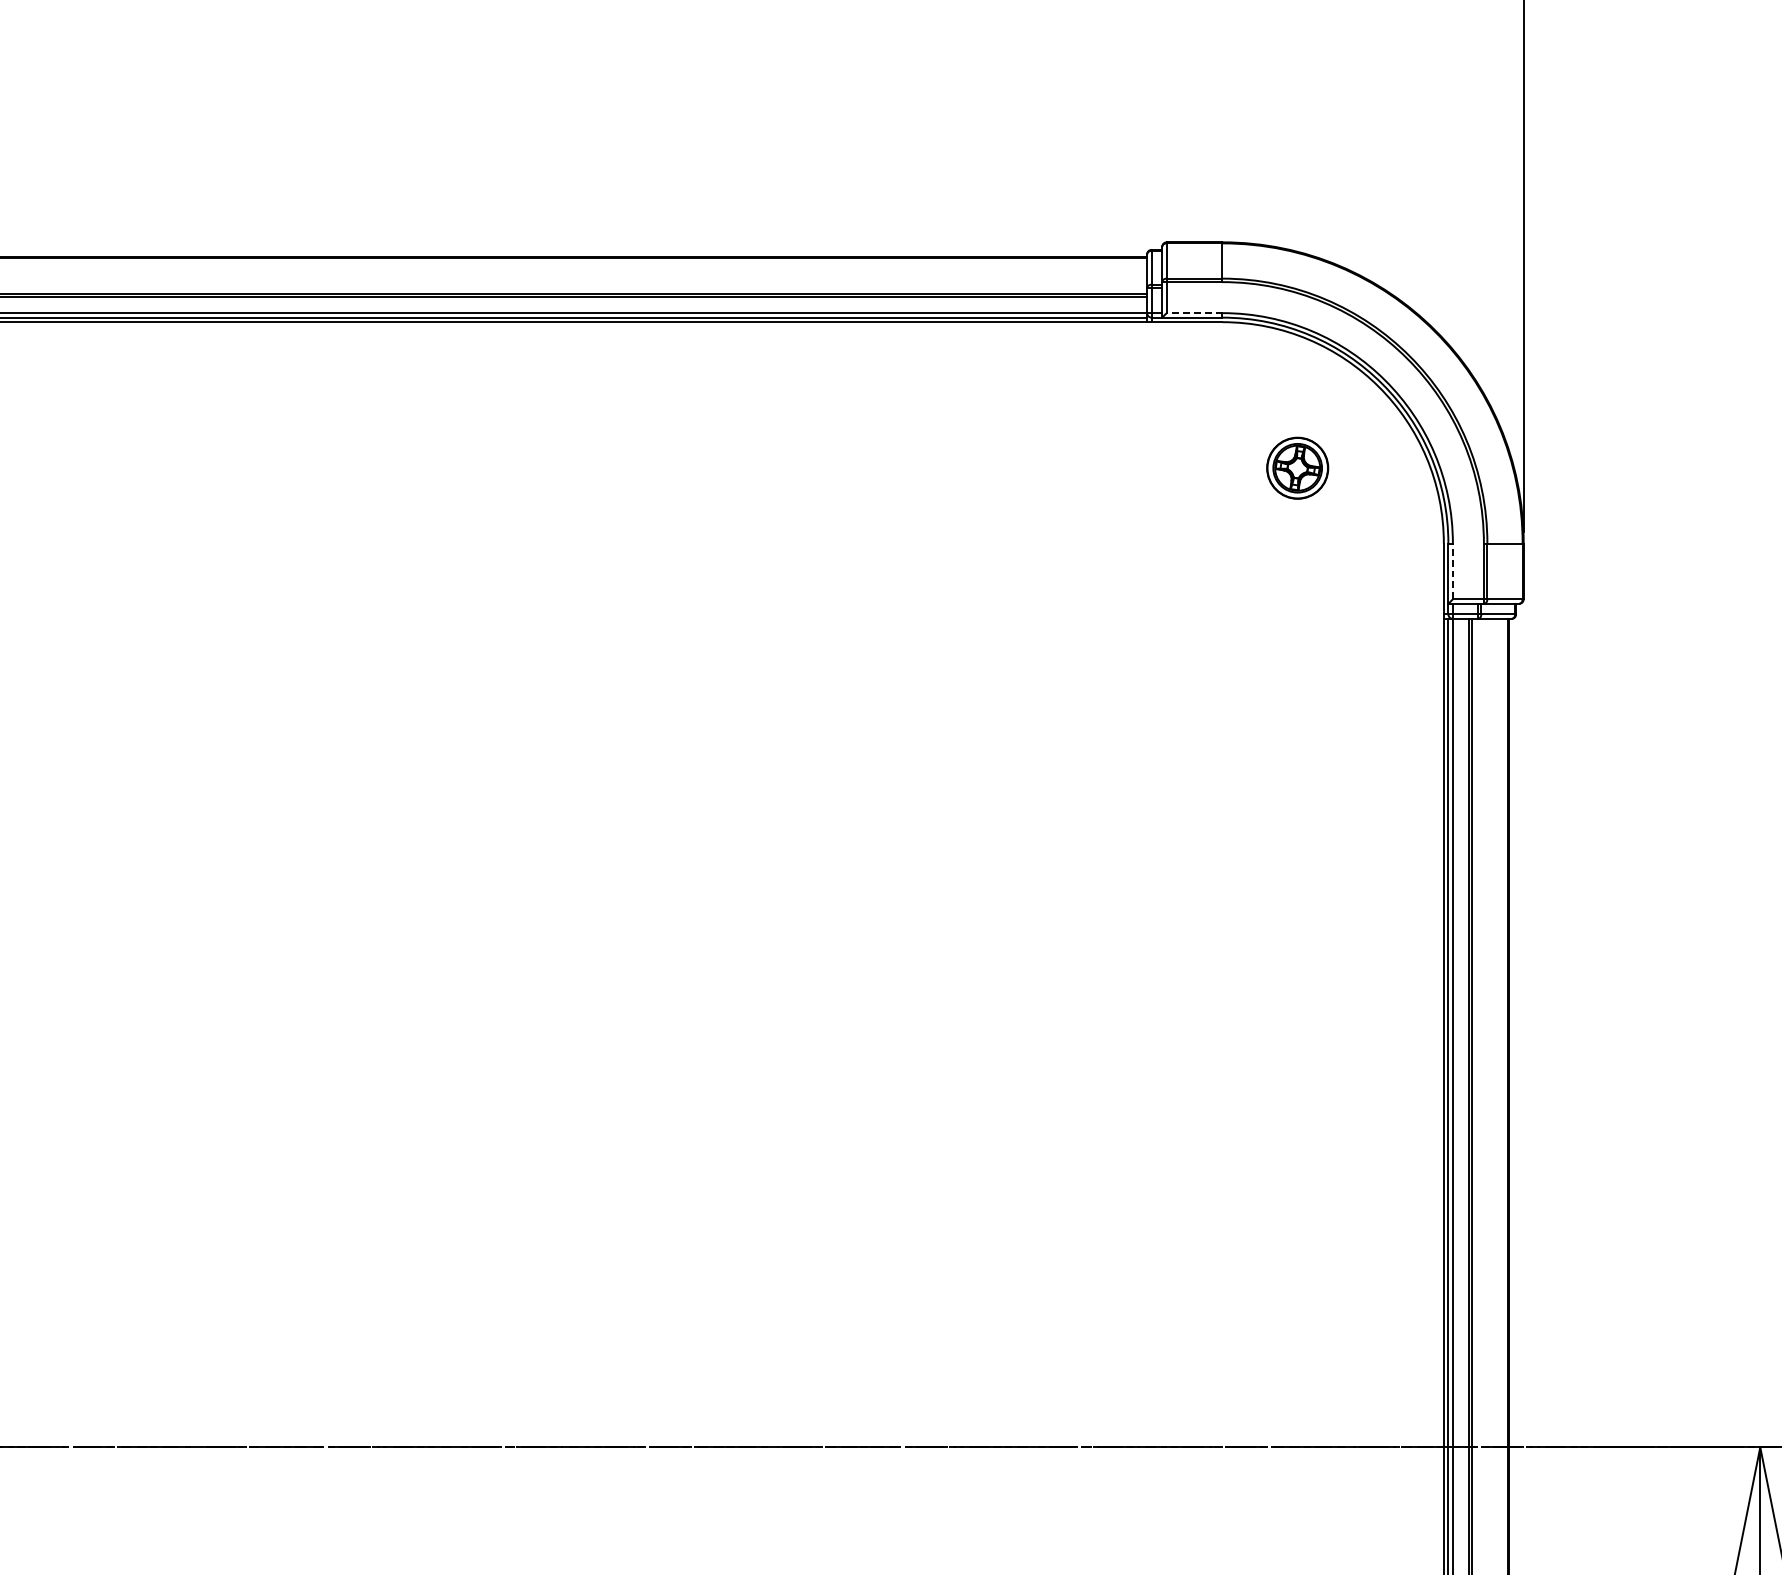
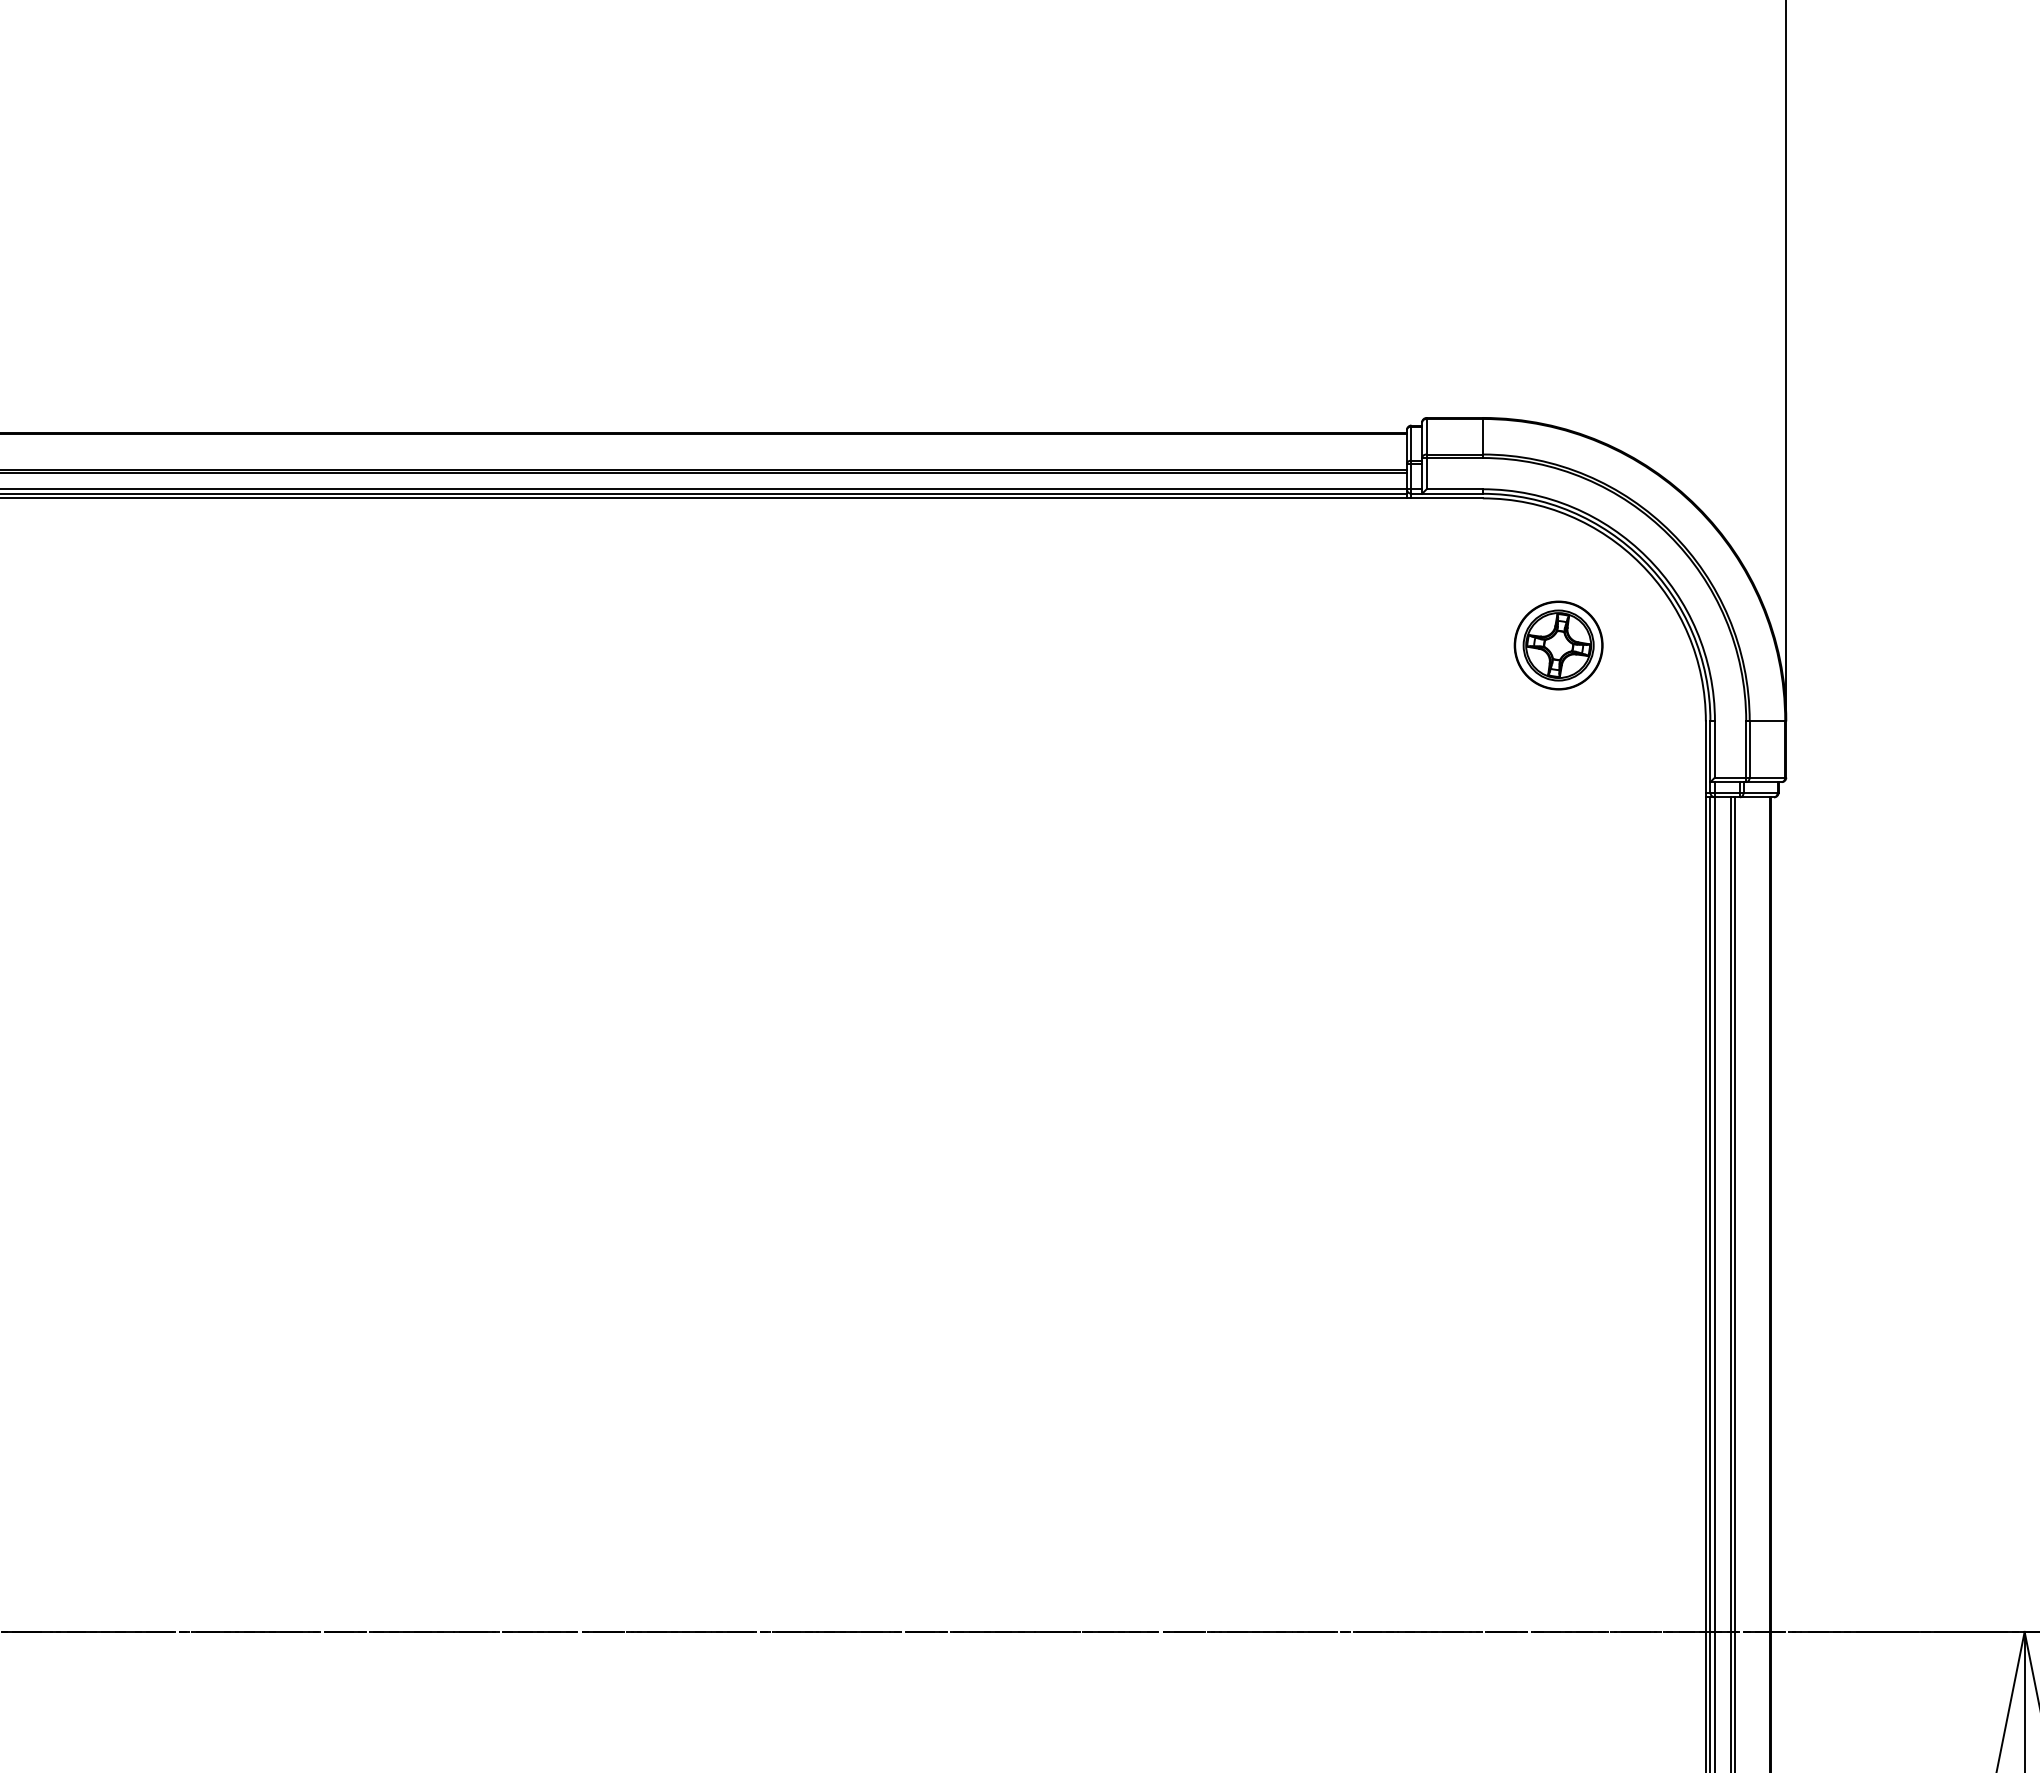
line: (1194, 313) -> (1454, 489), dashed -> solid
part: (1297, 468) -> (1558, 645), size x1.43
line: (1452, 571) -> (1714, 749), dashed -> solid

